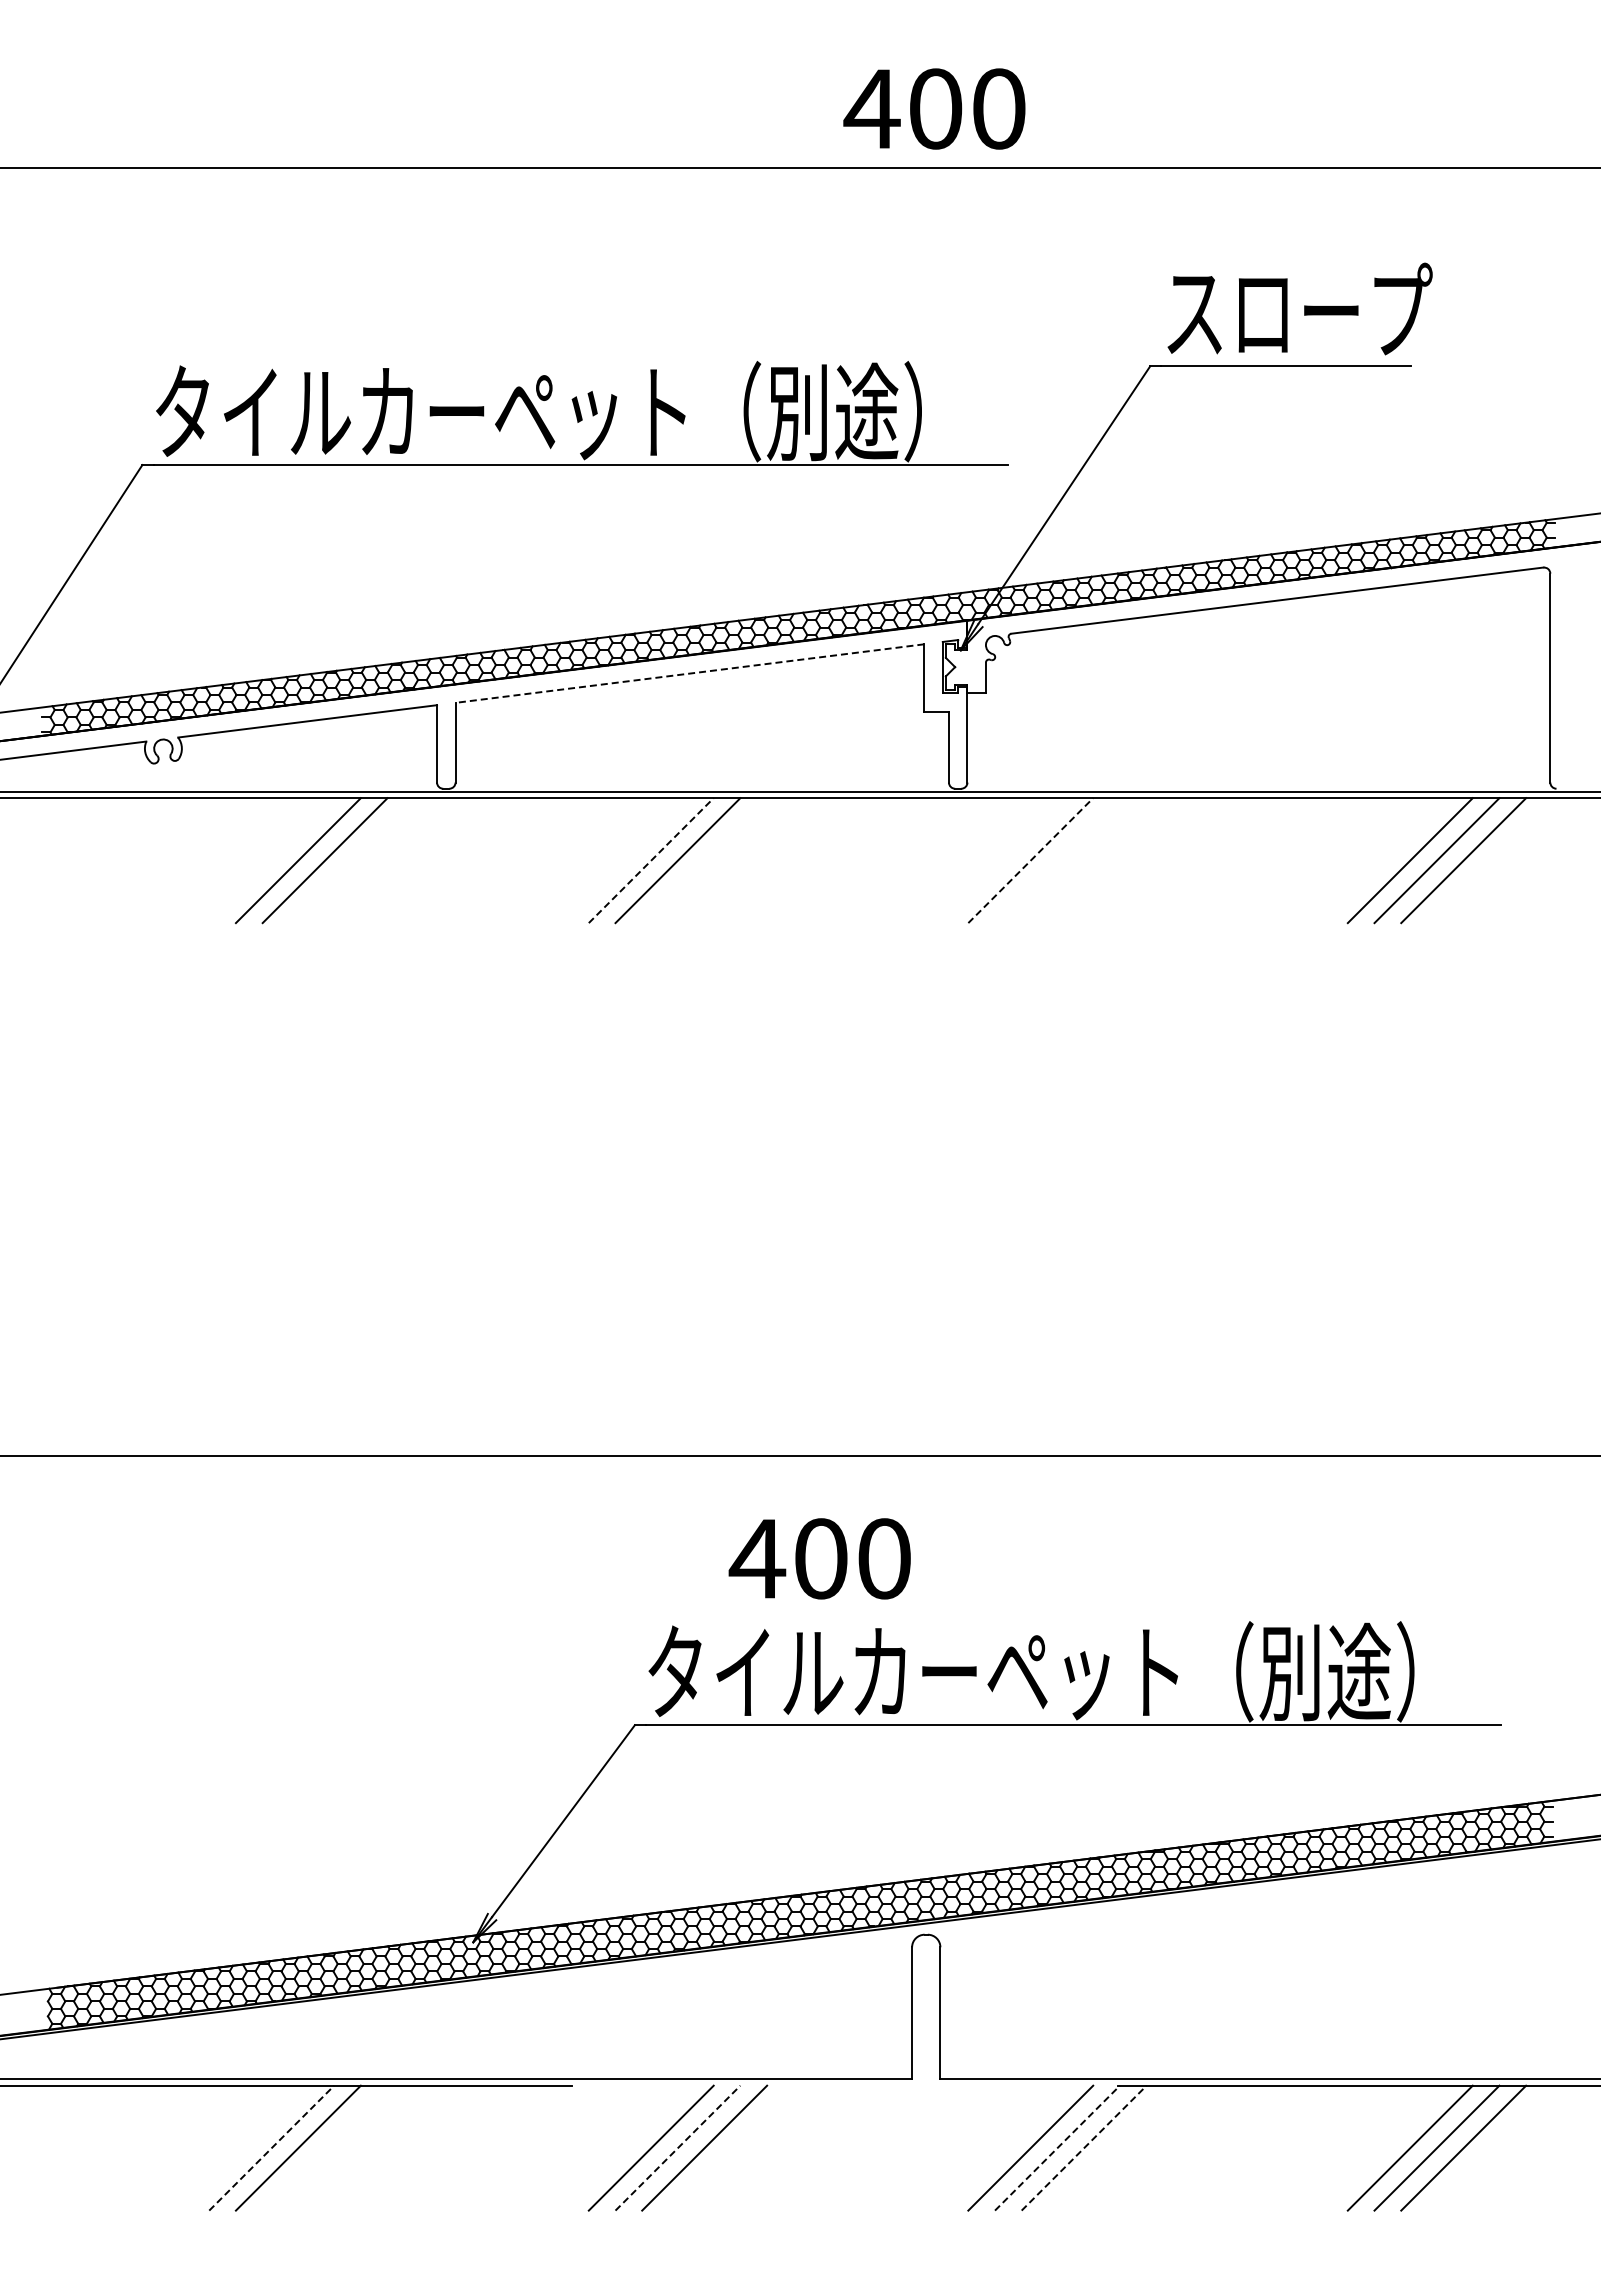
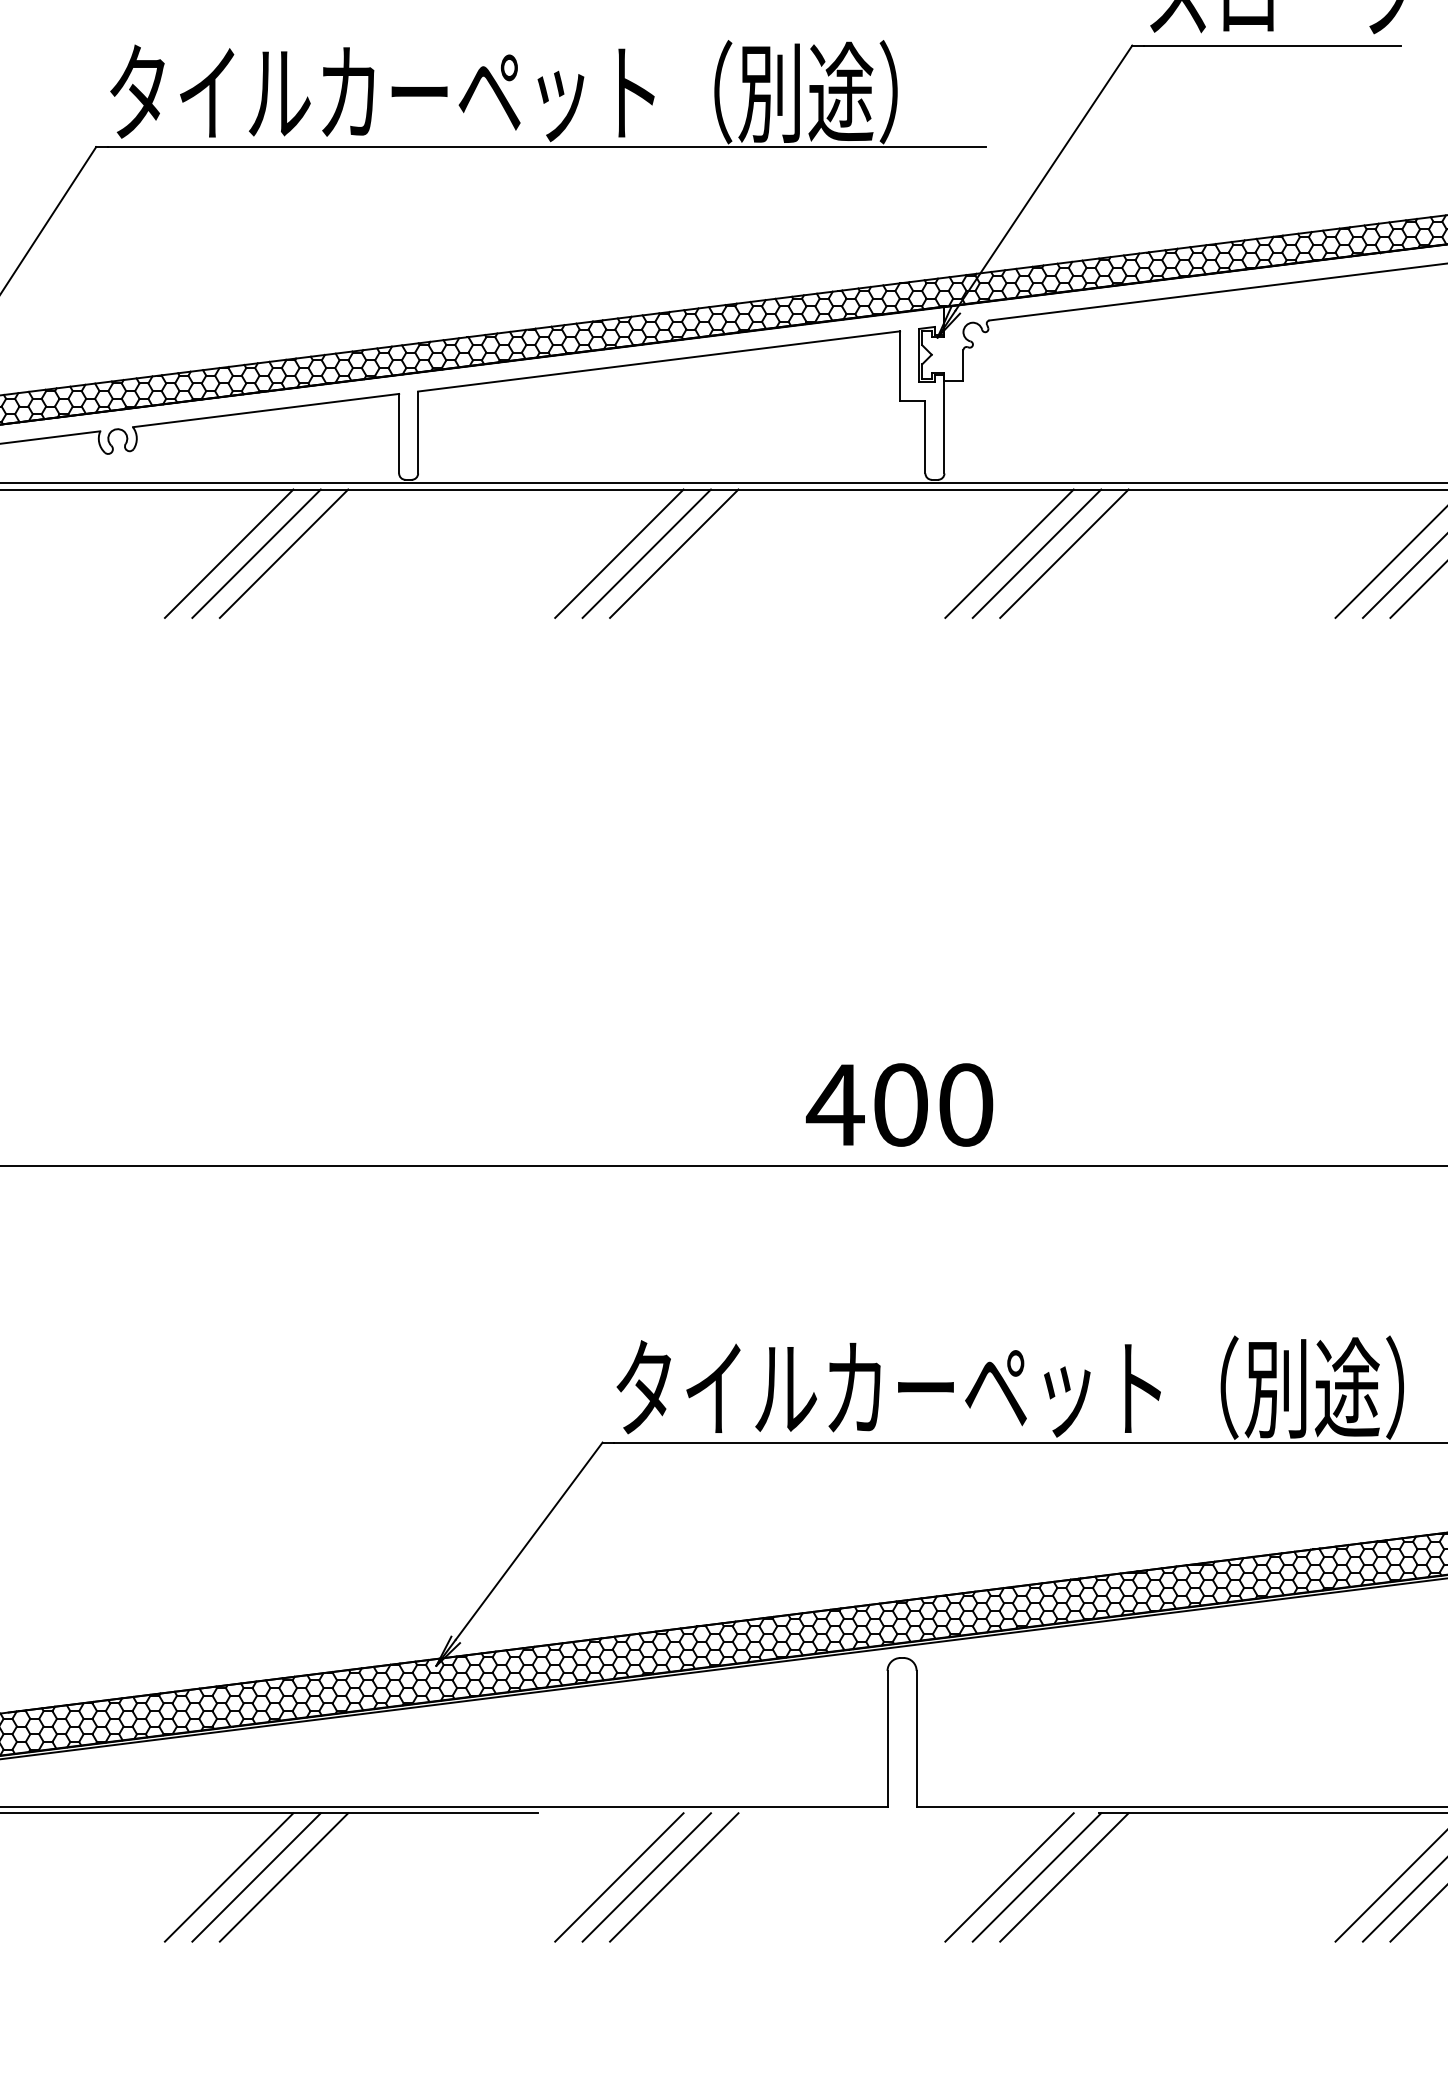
line: (689, 673) -> (658, 361), dashed -> solid
line: (271, 860) -> (228, 553), added
line: (651, 860) -> (619, 553), dashed -> solid
line: (704, 860) -> (674, 553), added
line: (1031, 860) -> (1010, 553), dashed -> solid
line: (1057, 860) -> (1037, 553), added
line: (1083, 860) -> (1063, 553), added
text: (819, 1558) -> (899, 1104), moved
line: (272, 2147) -> (229, 1876), dashed -> solid
line: (324, 2147) -> (283, 1876), added
line: (678, 2147) -> (647, 1876), dashed -> solid
line: (1057, 2147) -> (1037, 1876), dashed -> solid
line: (1084, 2147) -> (1064, 1876), dashed -> solid

